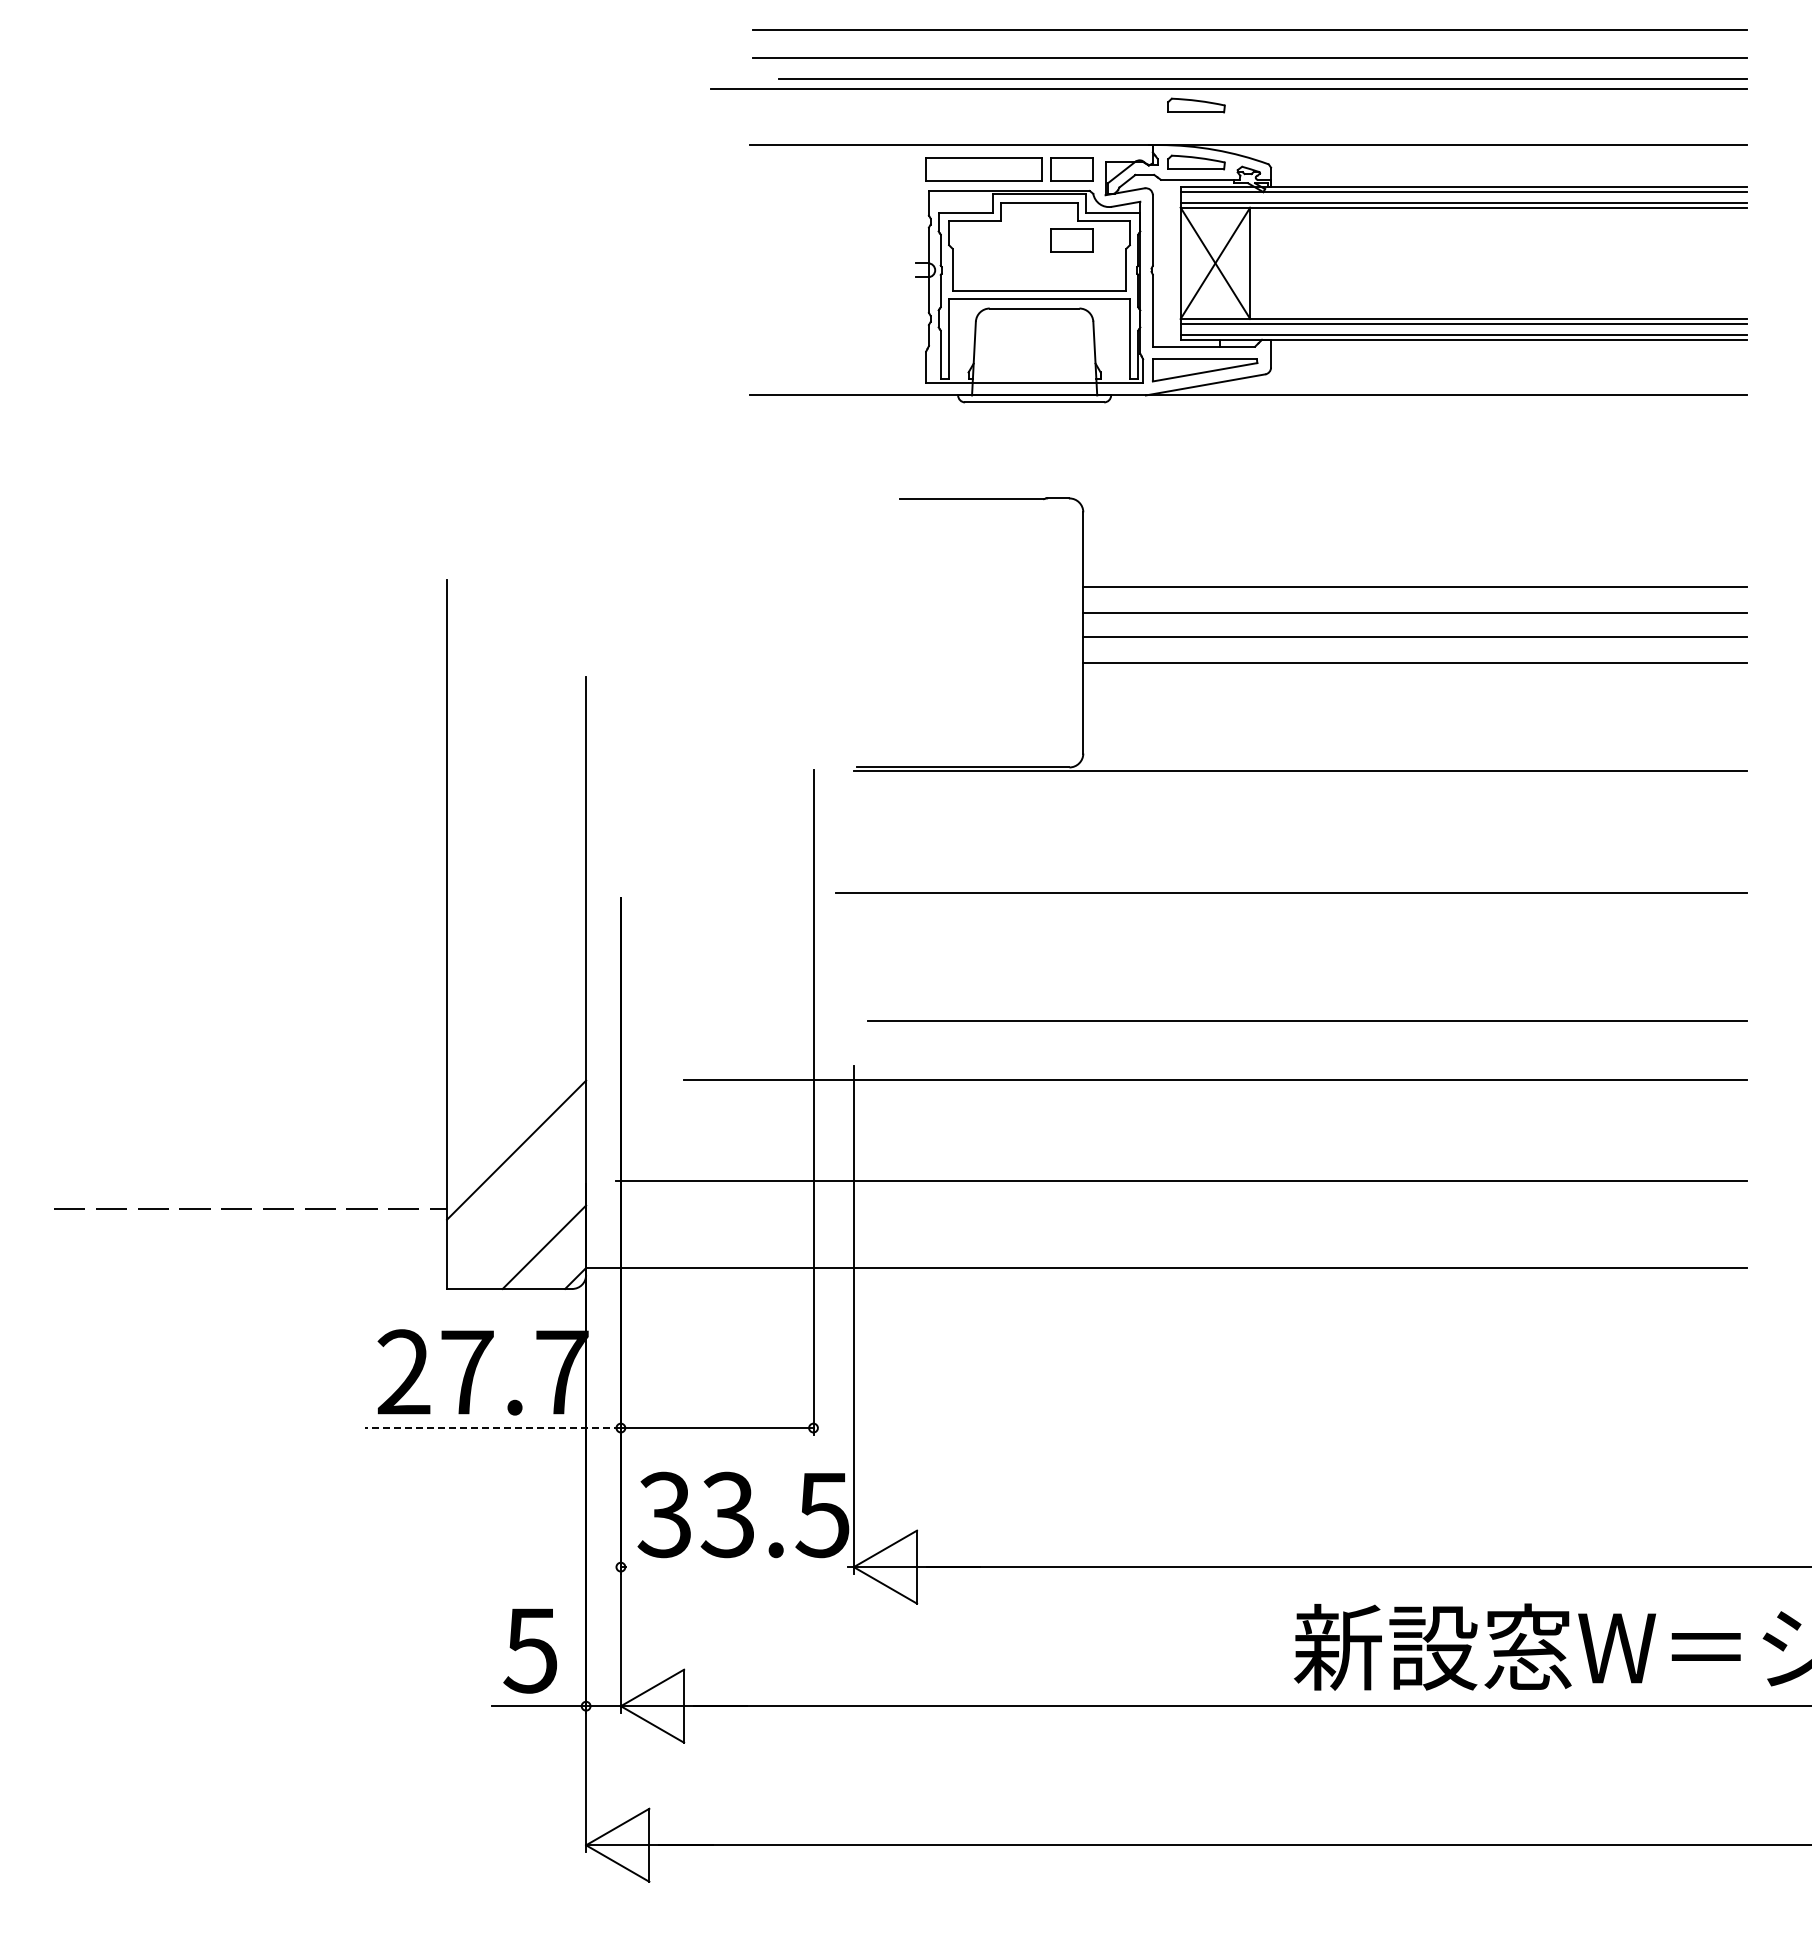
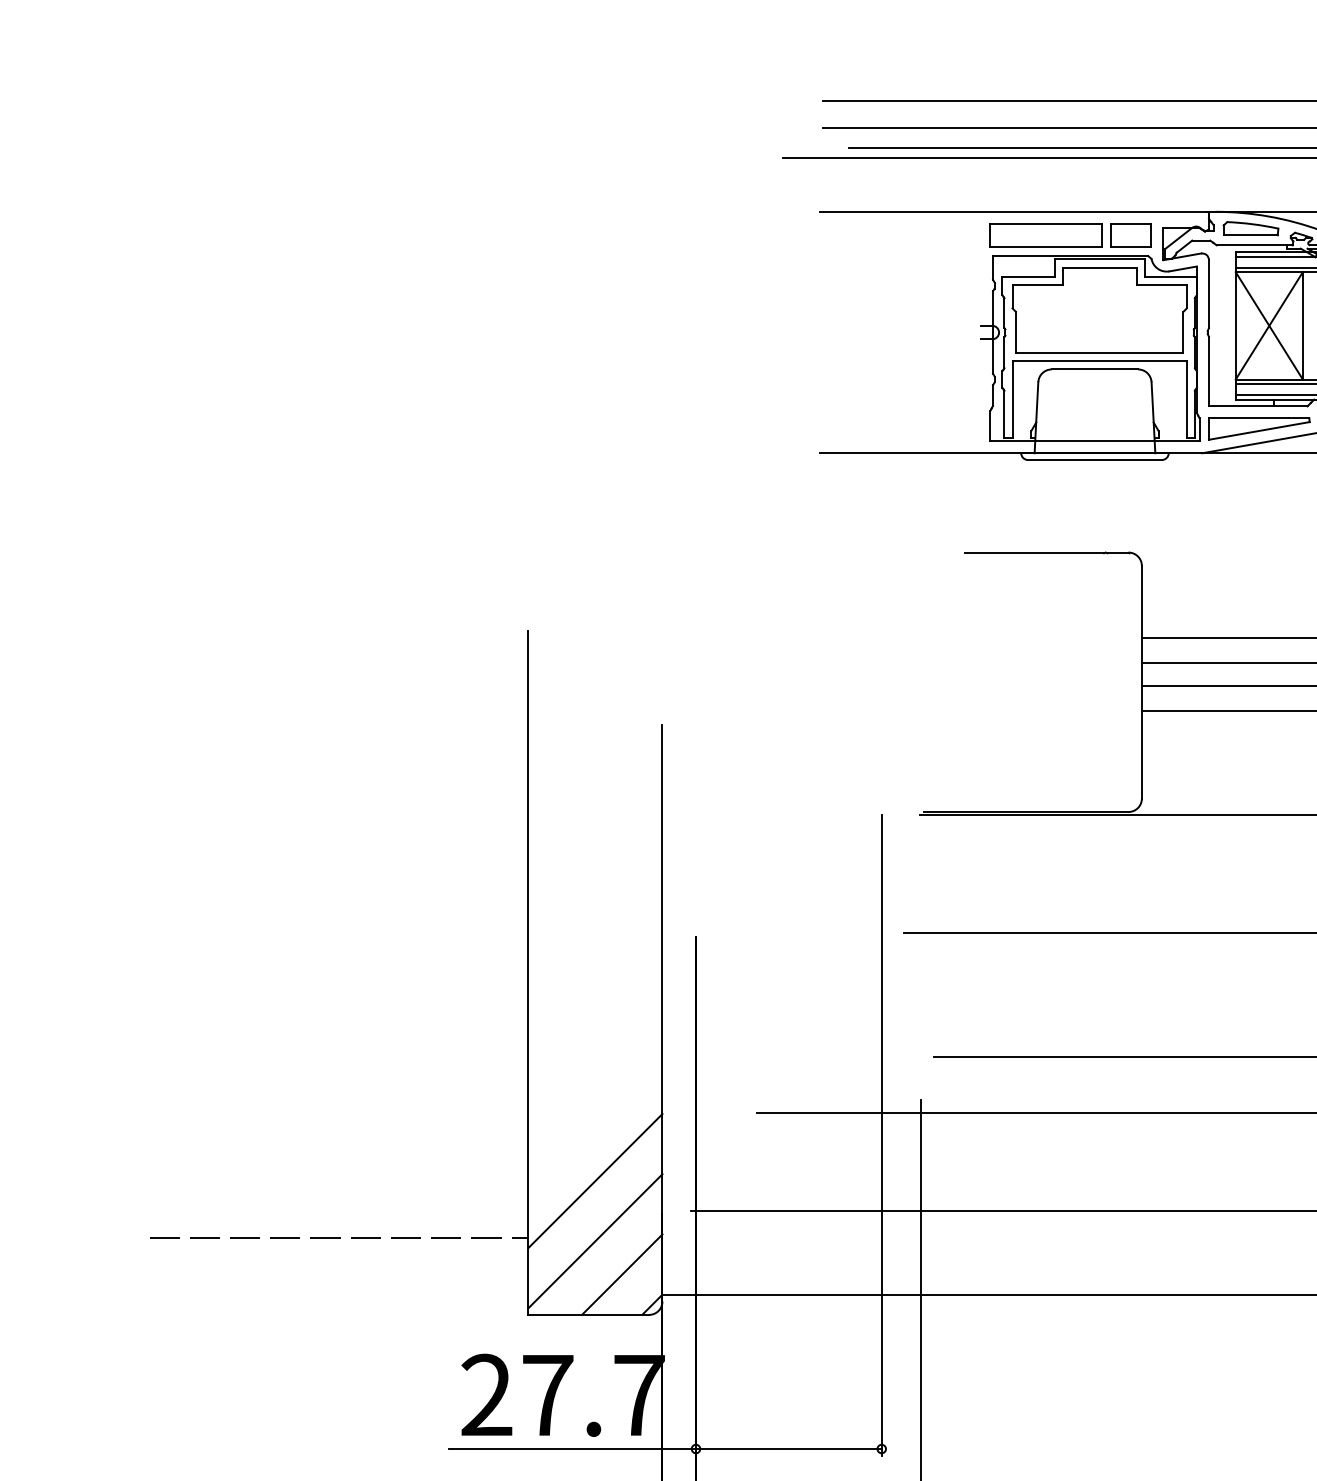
part: (1196, 105) -> (1251, 173), removed
part: (1071, 240) -> (1130, 303), removed
line: (516, 1212) -> (595, 1241), added
line: (492, 1428) -> (572, 1449), dashed -> solid

